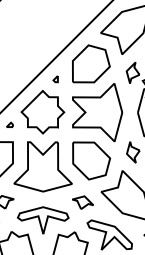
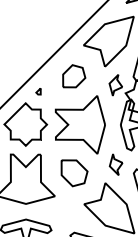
part: (91, 63) -> (74, 75), size x0.6
part: (91, 160) -> (74, 172), size x0.7
part: (82, 202) -> (65, 214), removed

